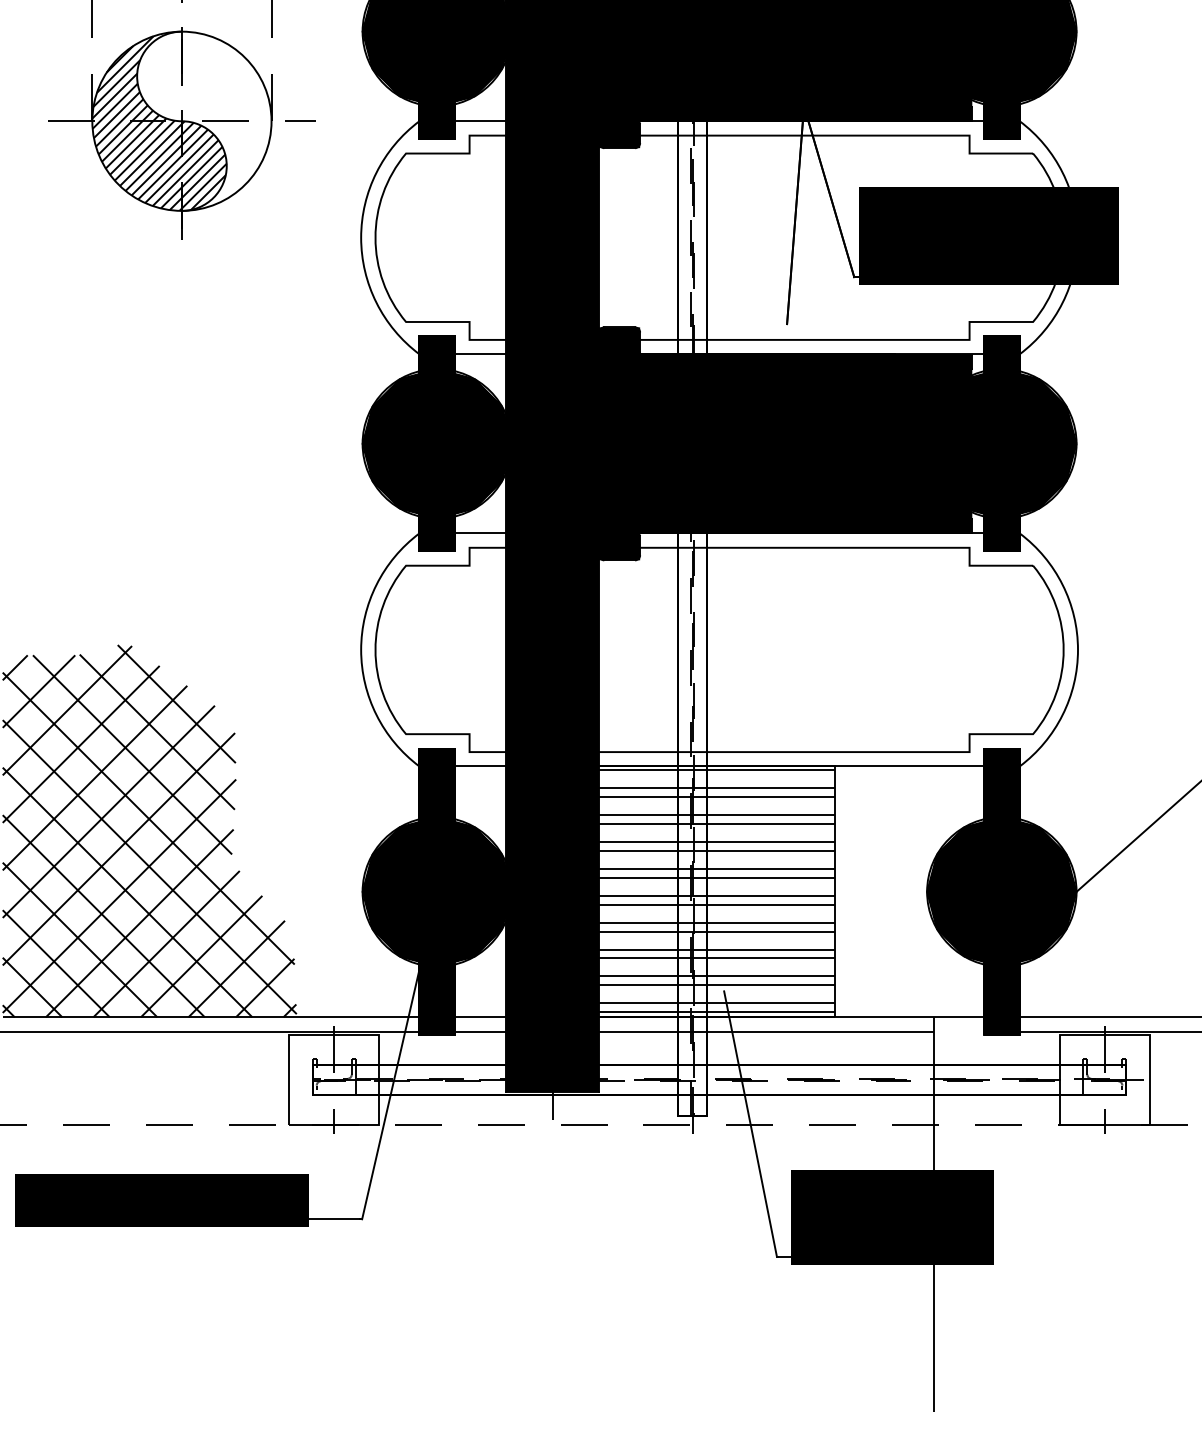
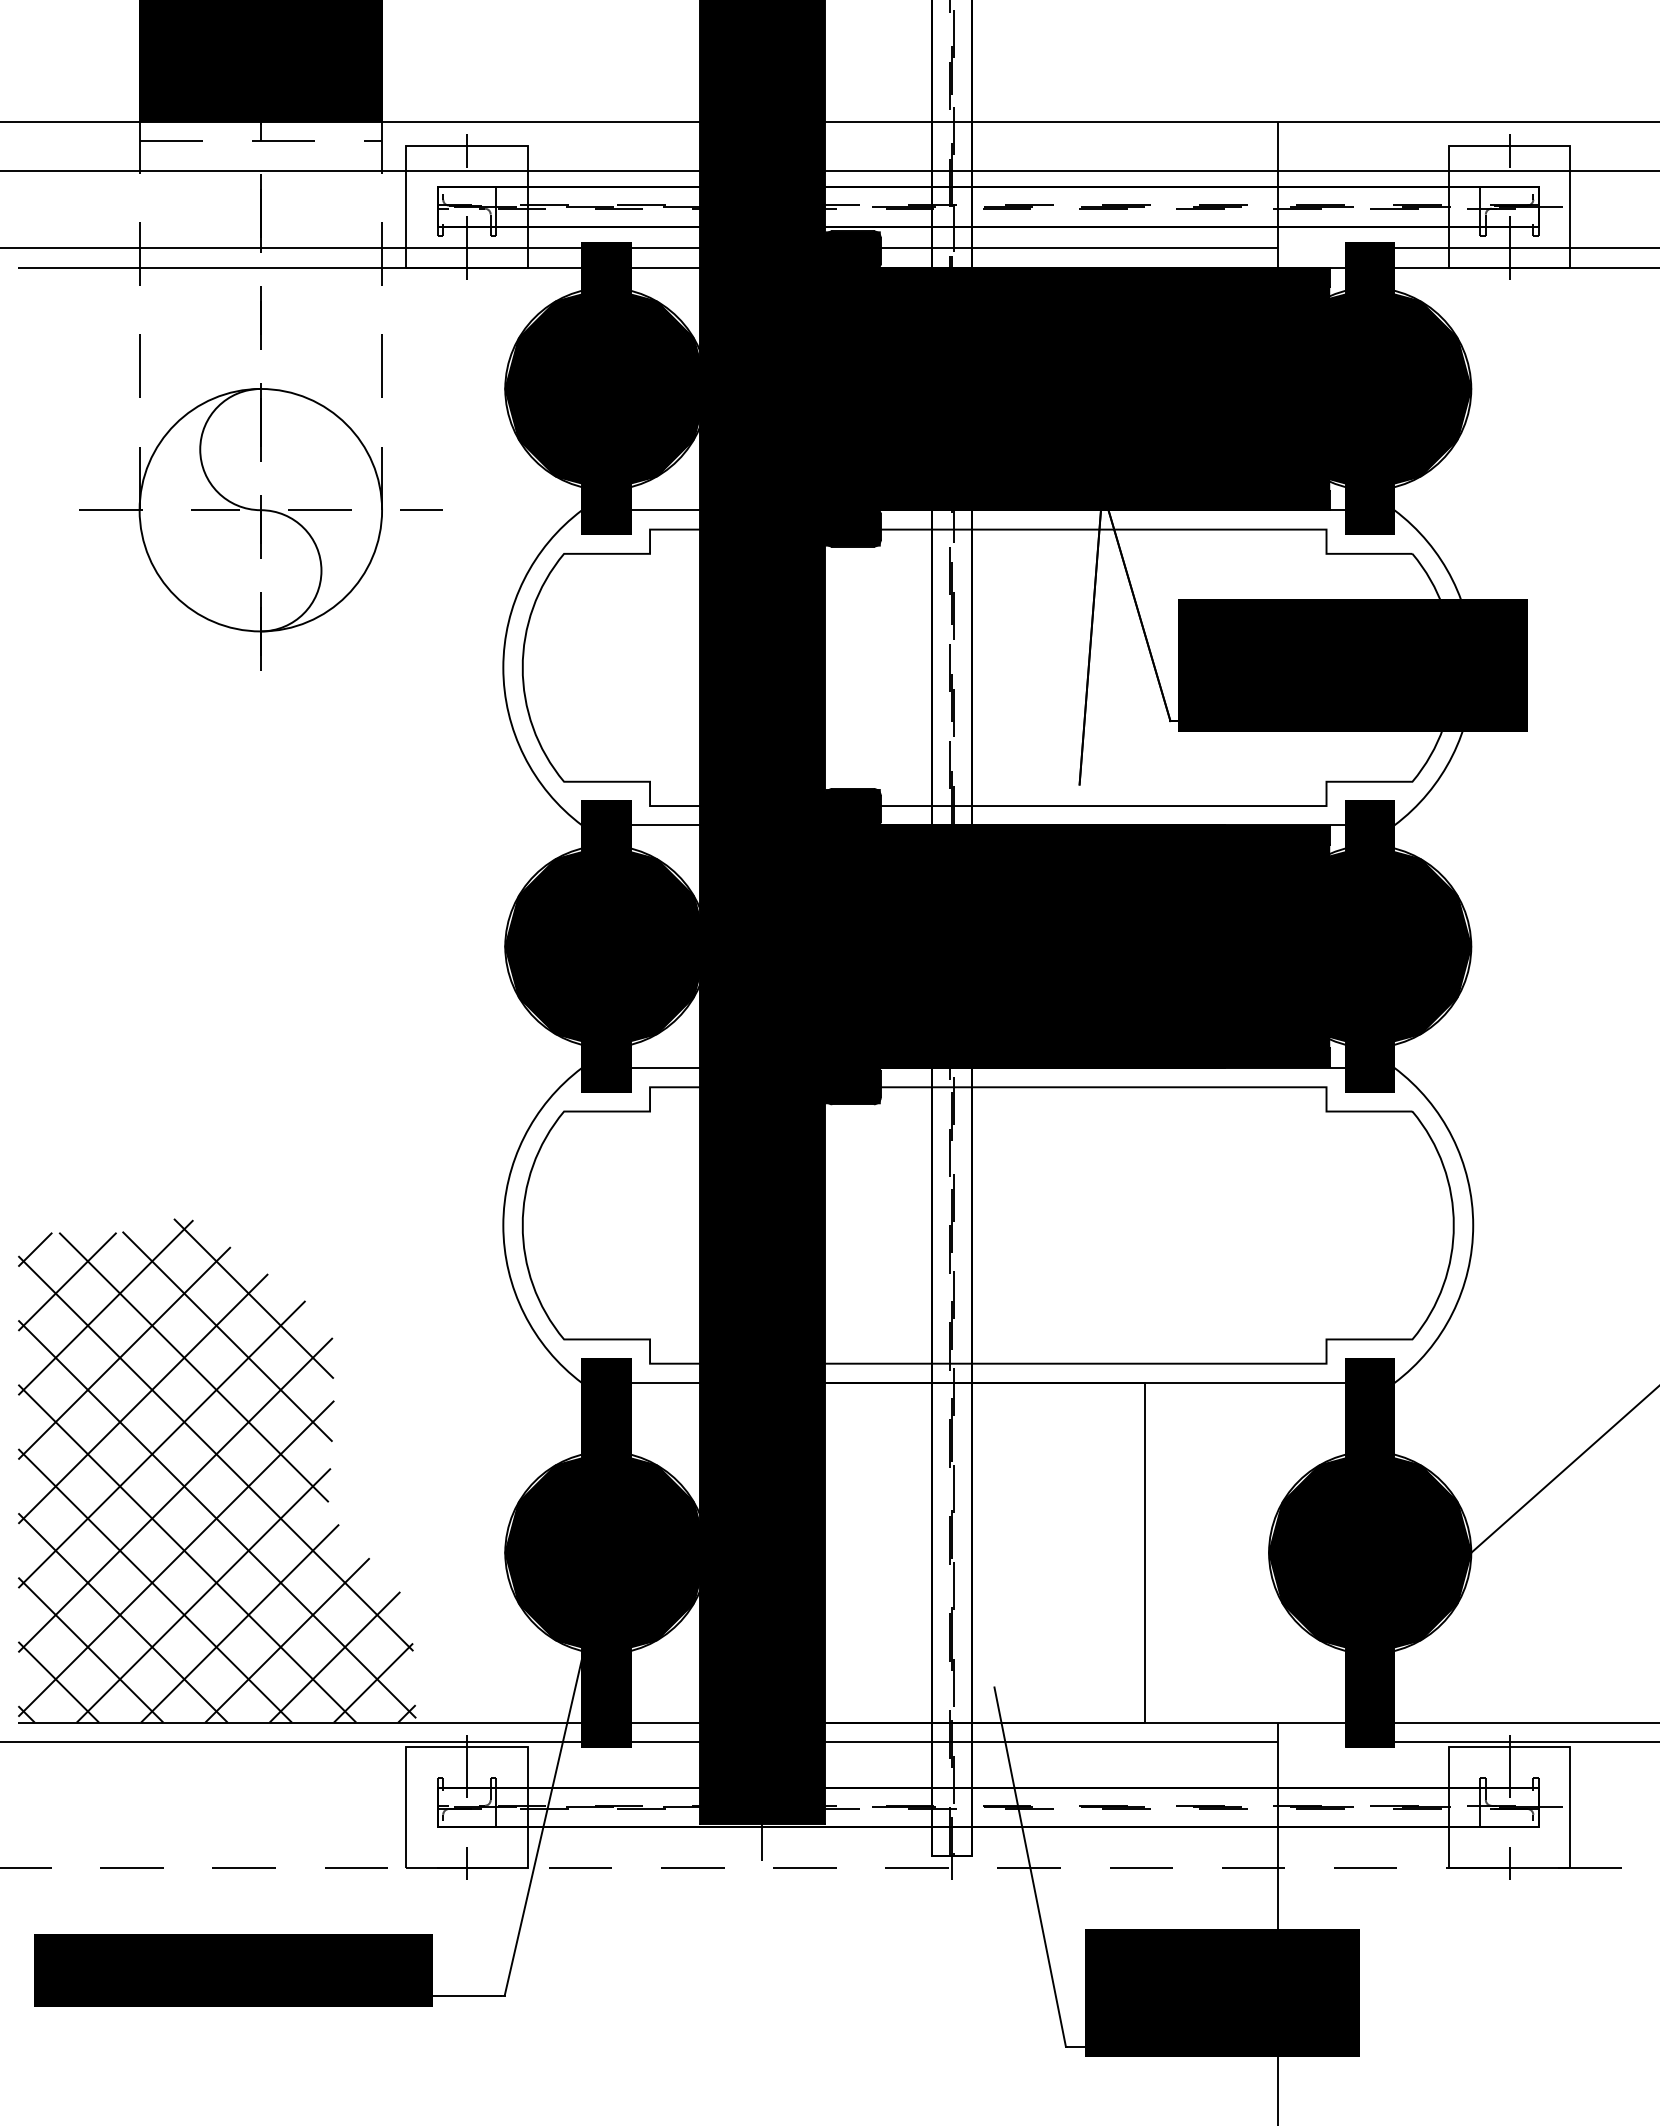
hatch: (159, 121) -> (230, 510), removed
hatch: (703, 890) -> (966, 1551), removed

